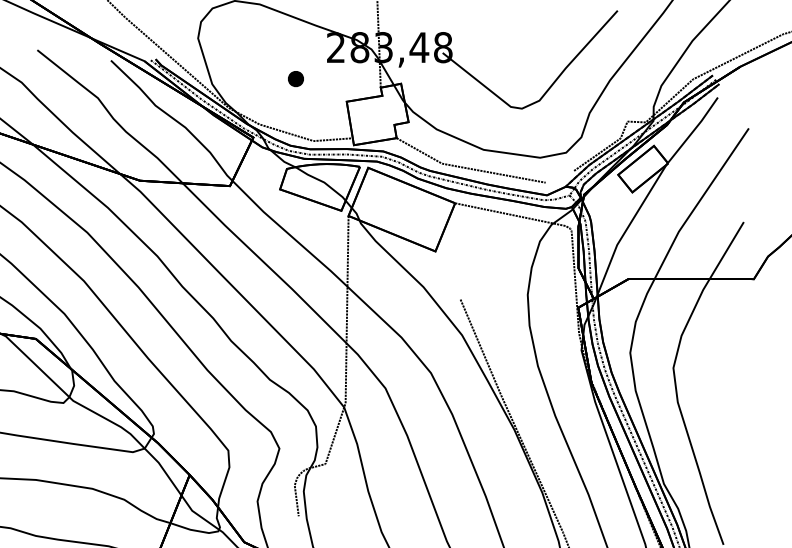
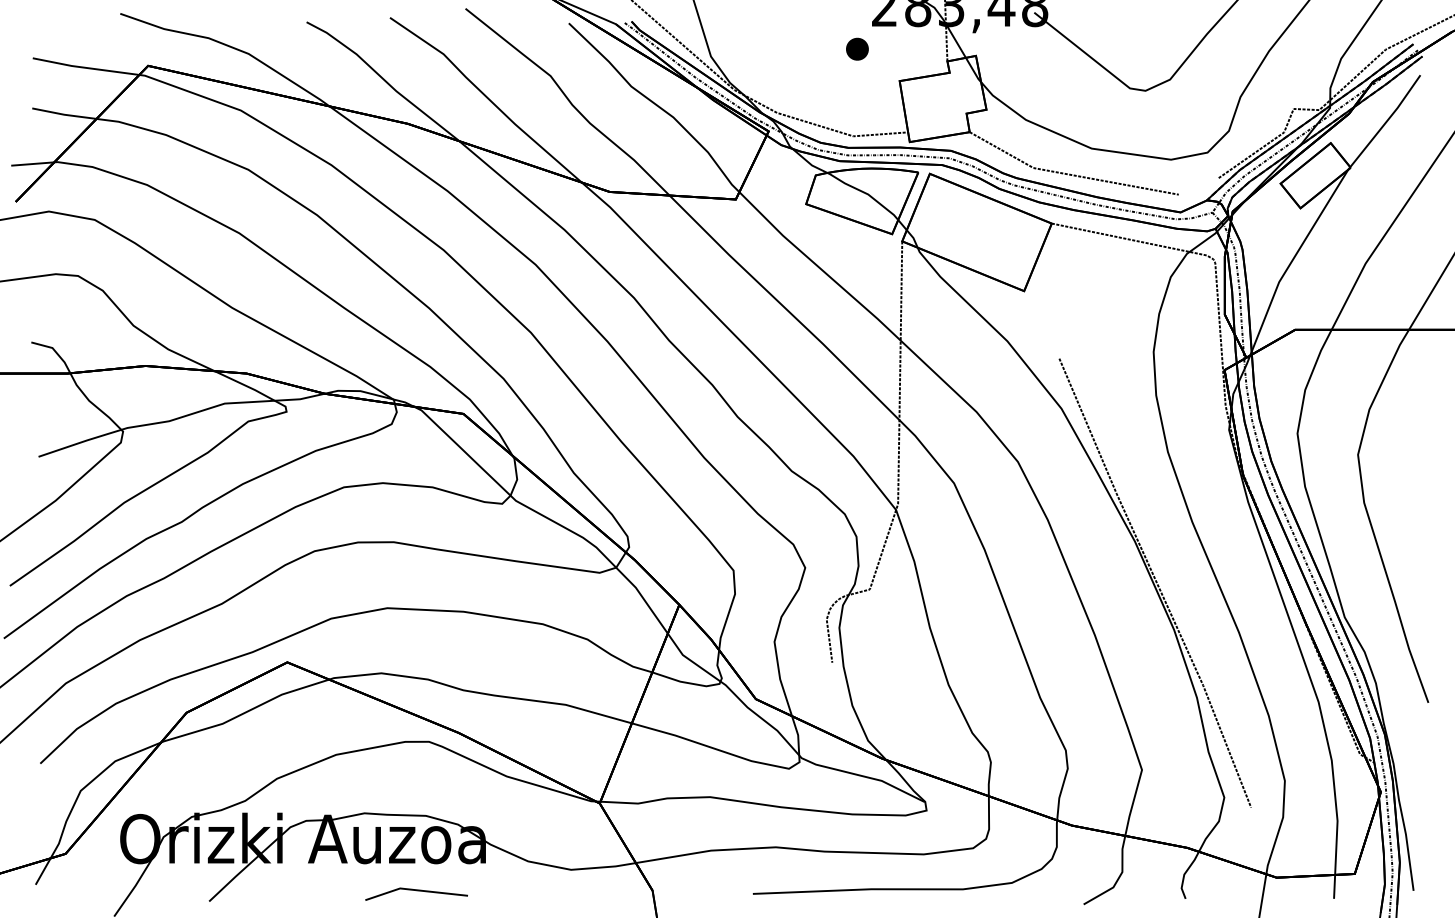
part: (296, 78) -> (857, 48), moved

